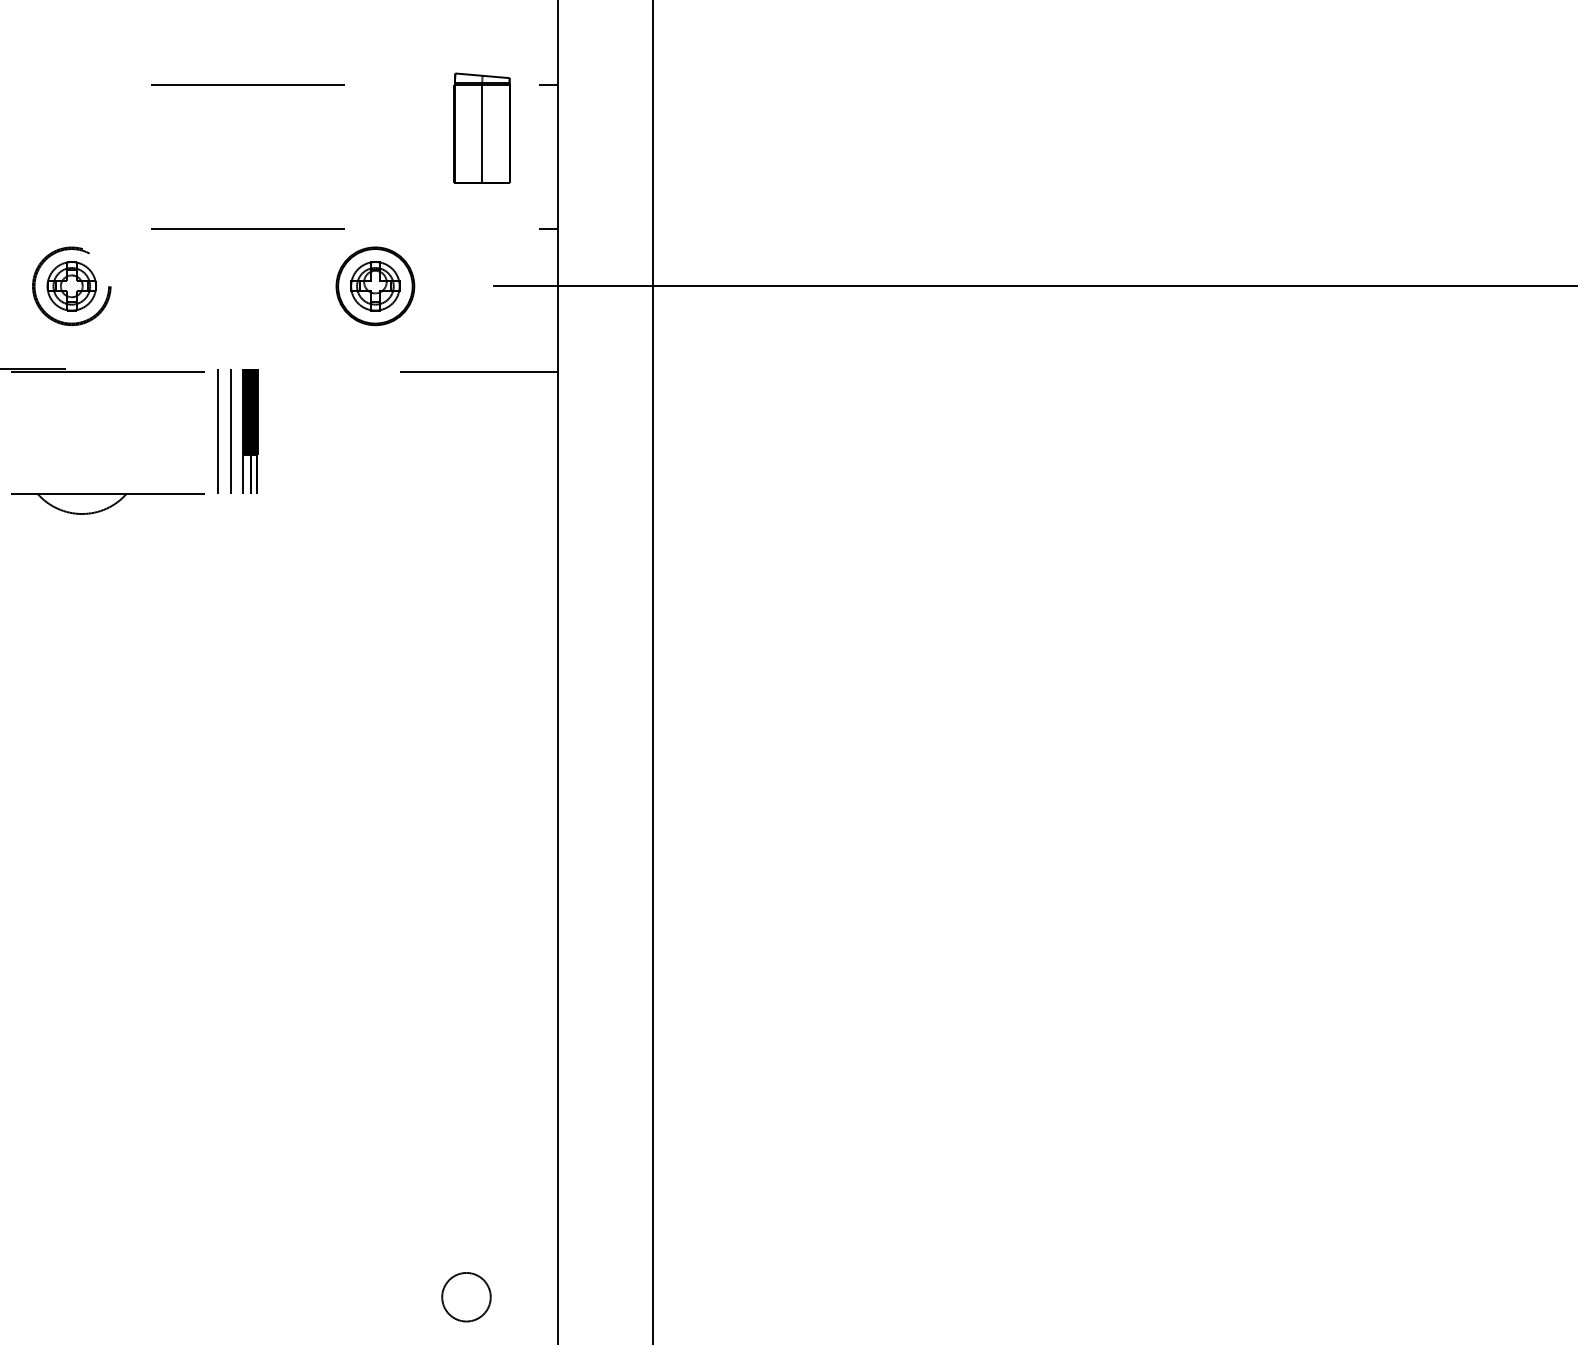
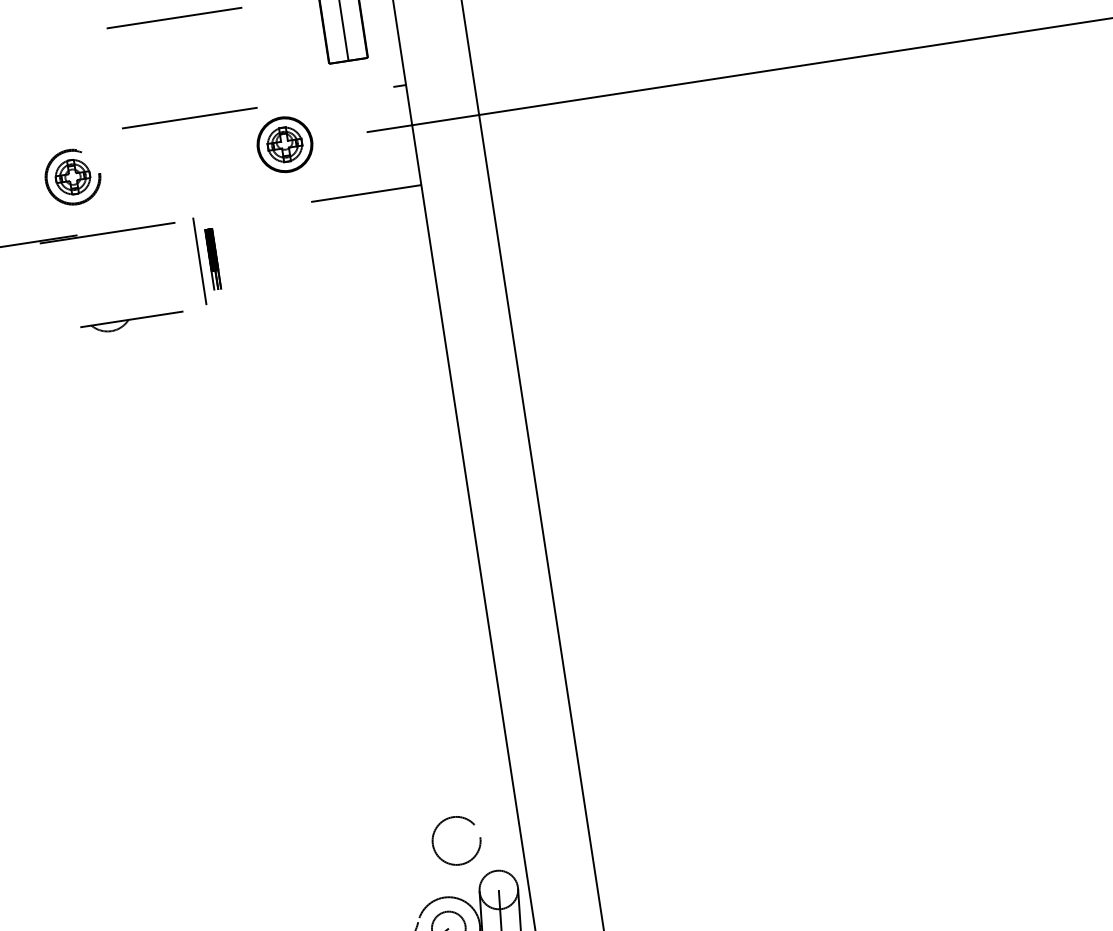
line: (218, 430) -> (190, 262), removed
part: (250, 431) -> (213, 259), size x0.7
part: (107, 503) -> (121, 325), size x0.6
circle: (466, 1296) -> (456, 840), size x1.4

